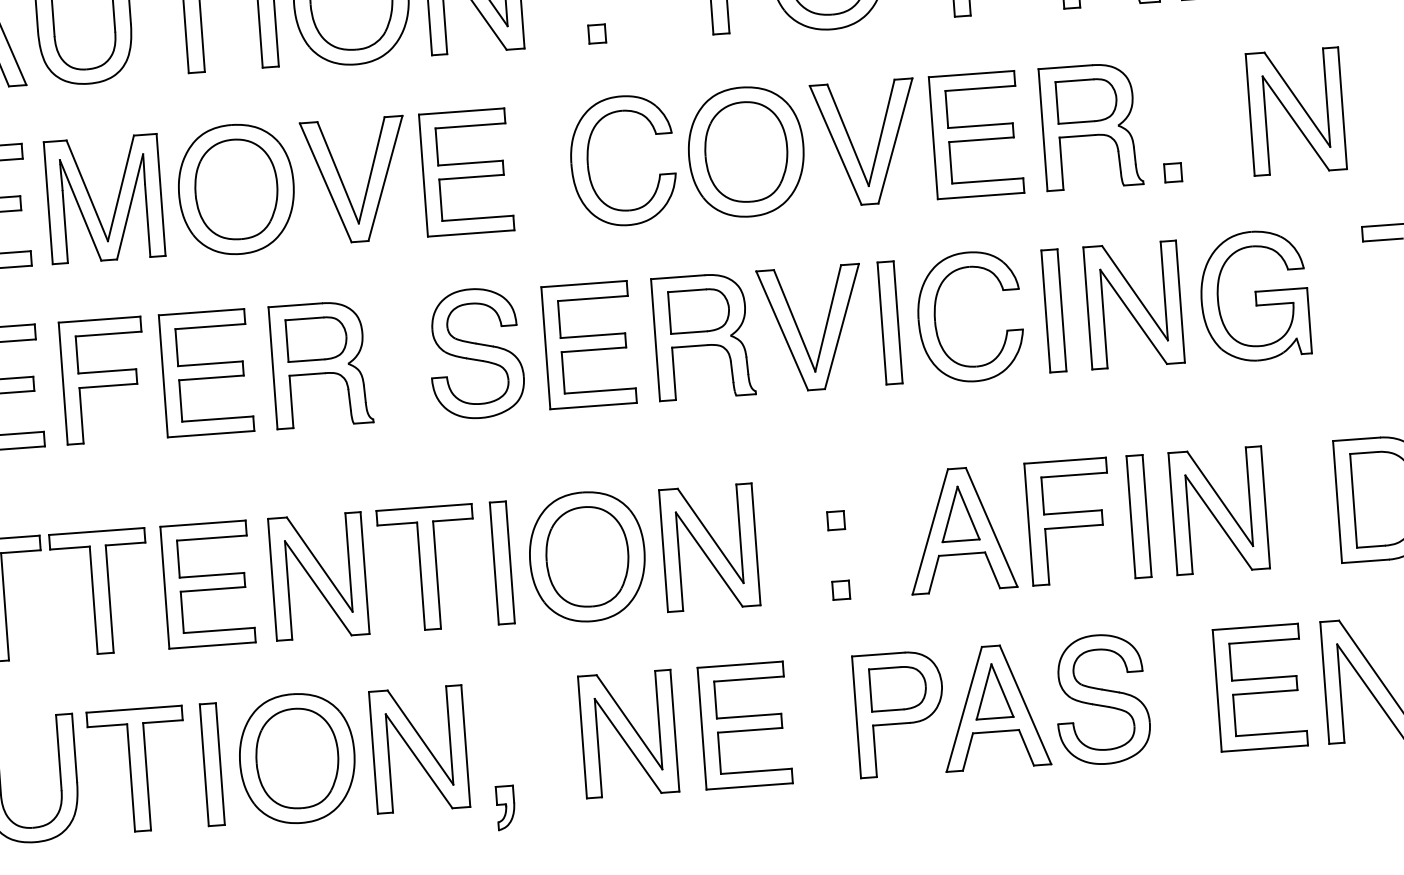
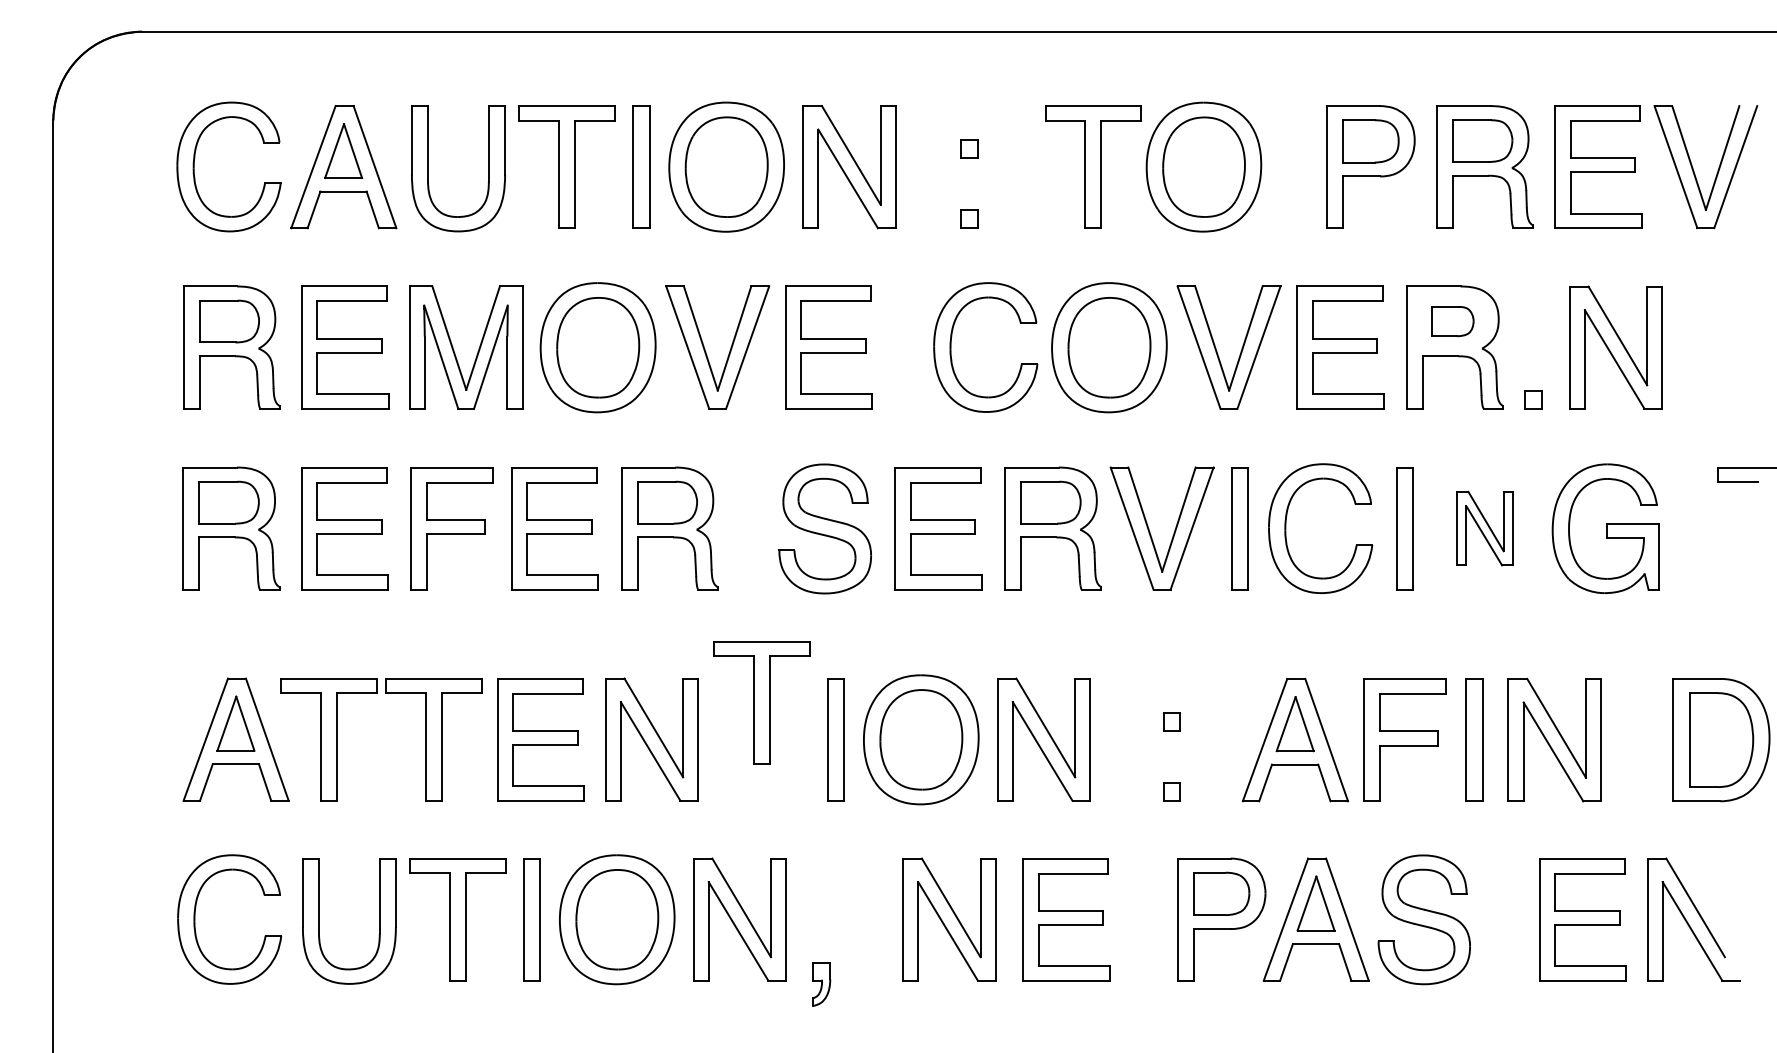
part: (1086, 100) -> (1452, 321), size x0.7
part: (1295, 111) -> (1615, 347), moved
part: (1133, 304) -> (1484, 528), size x0.6
part: (427, 568) -> (761, 702), moved

